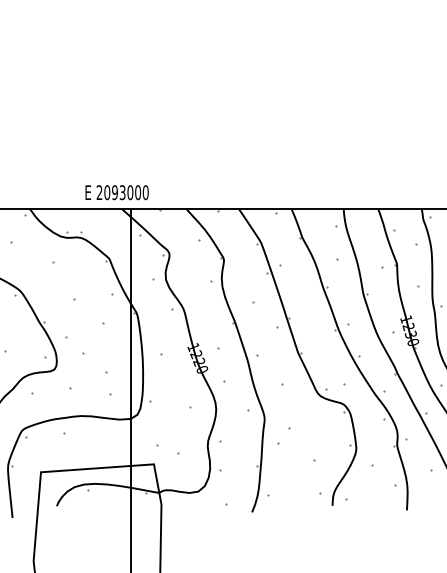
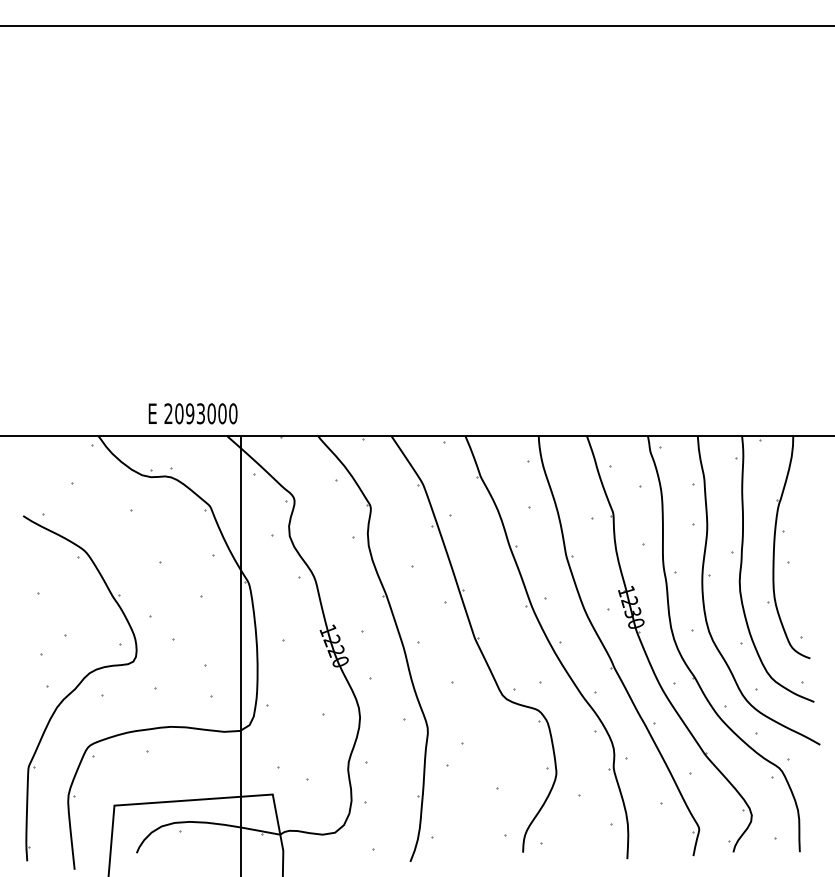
text: (116, 192) -> (192, 413), moved

